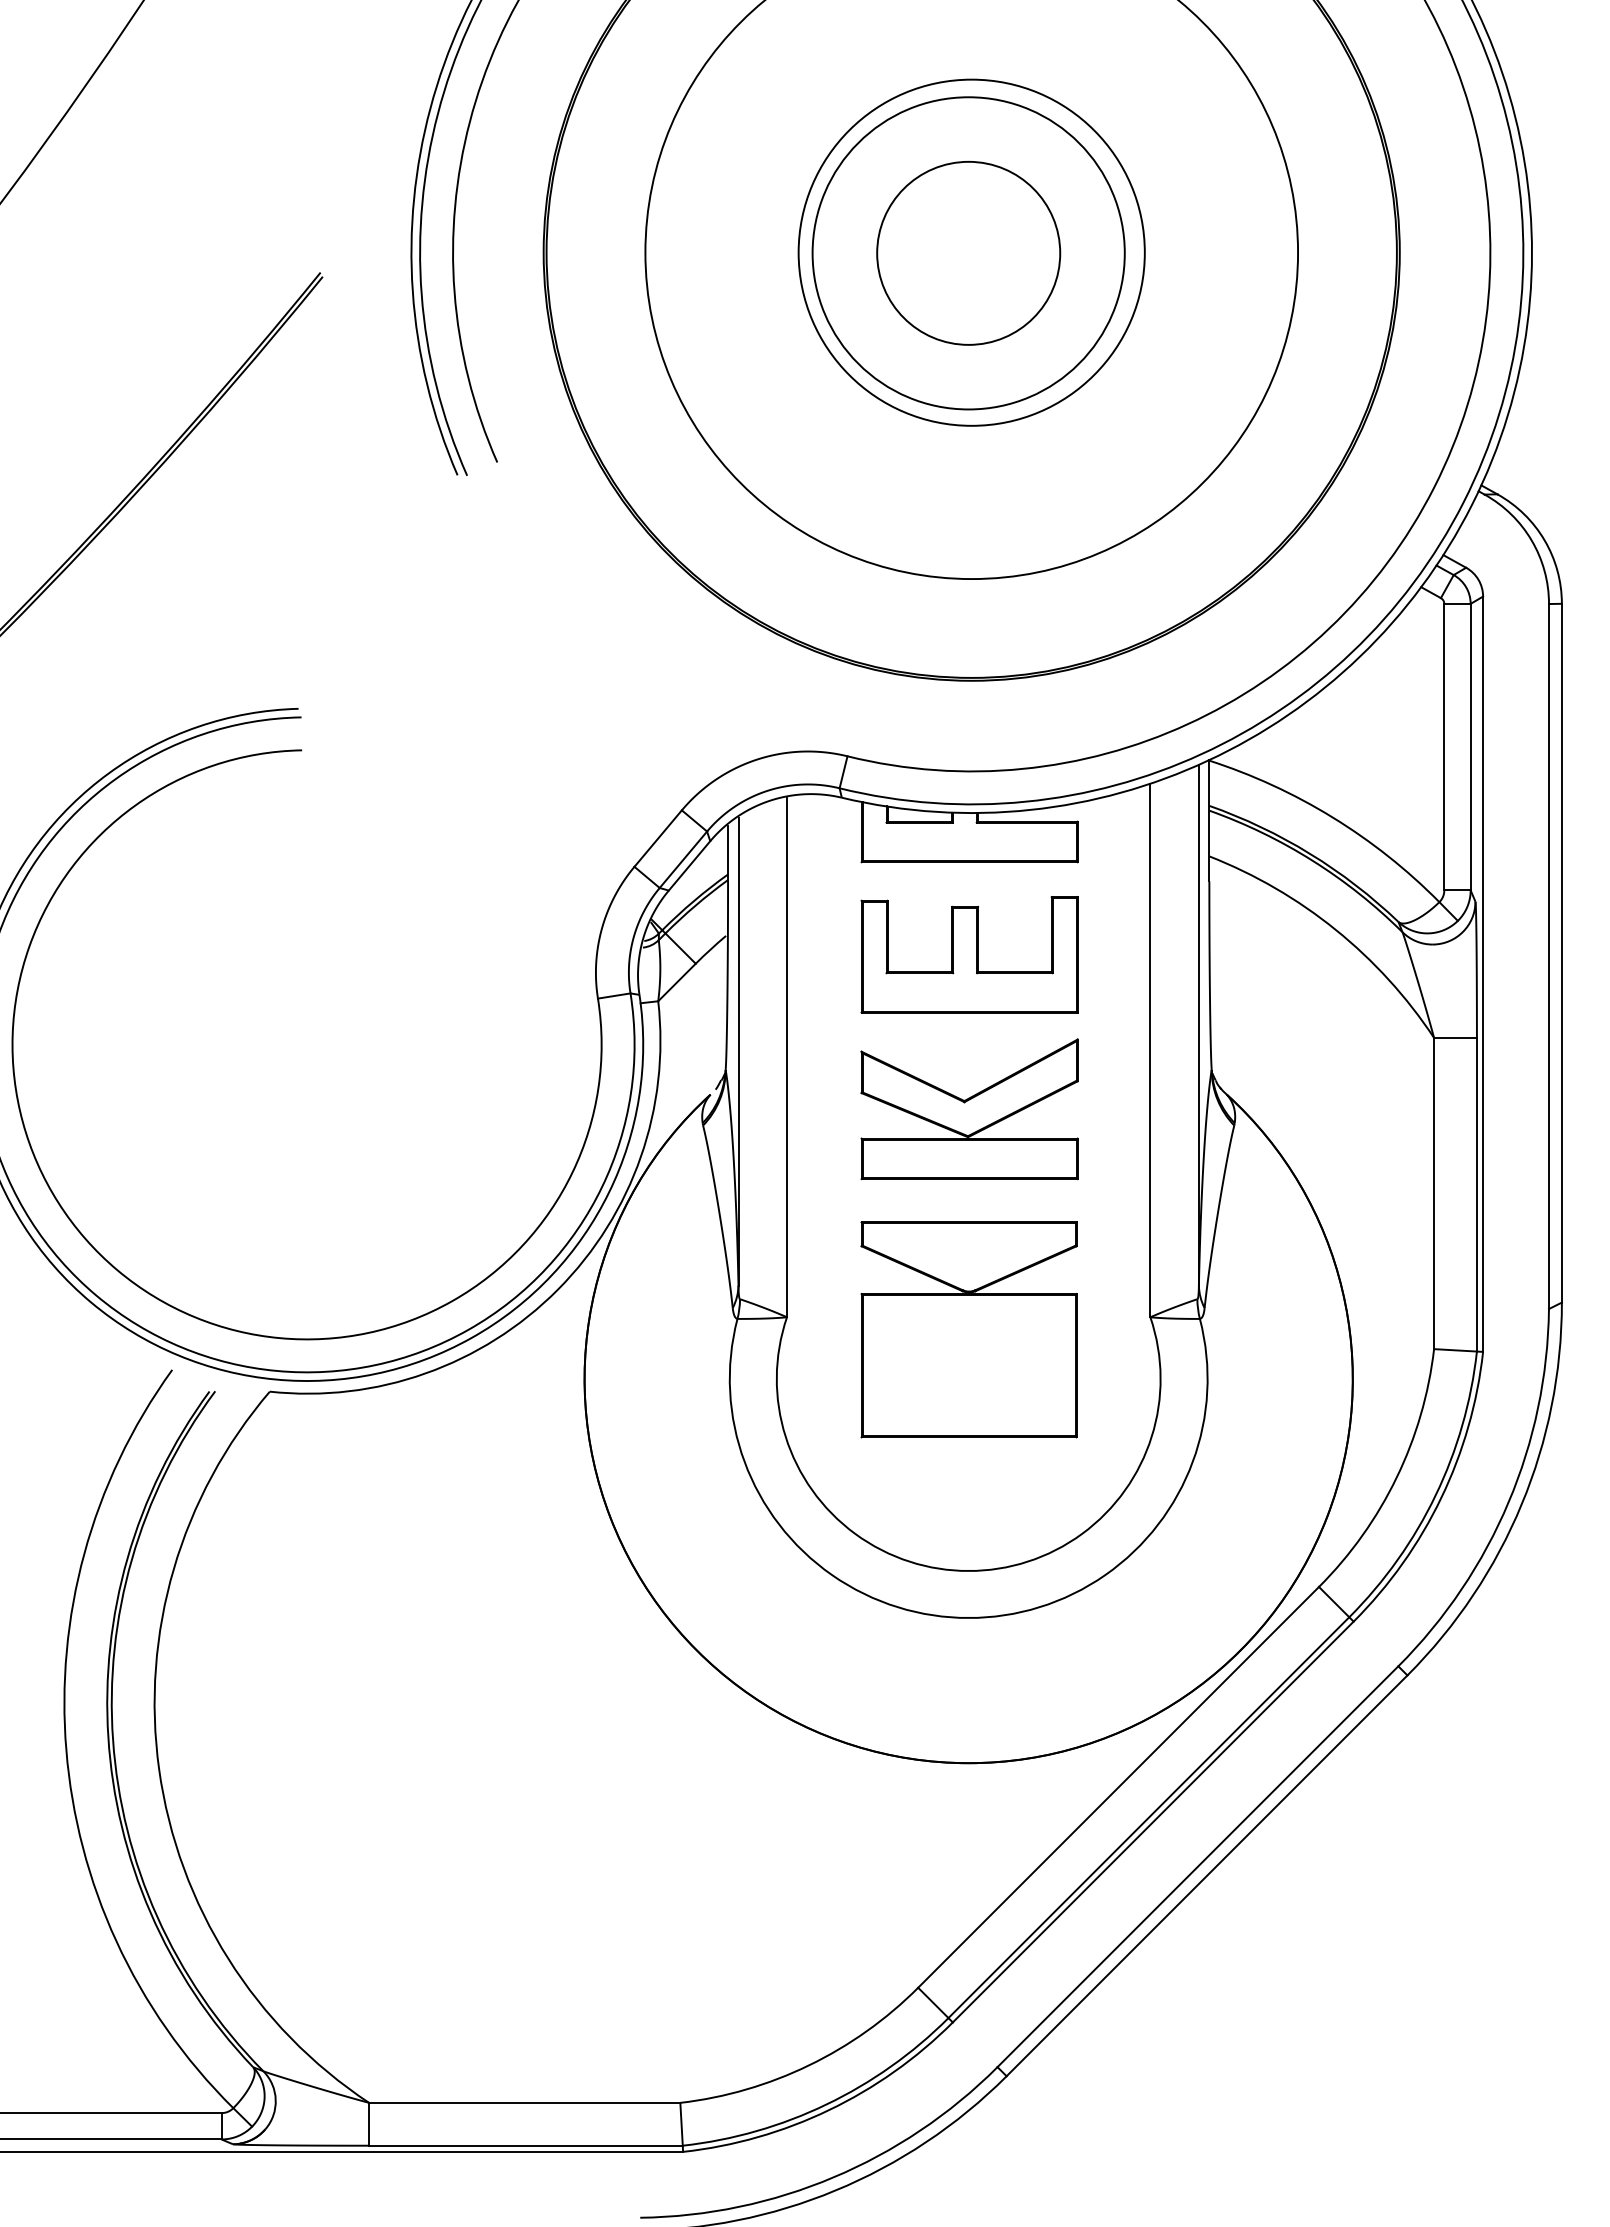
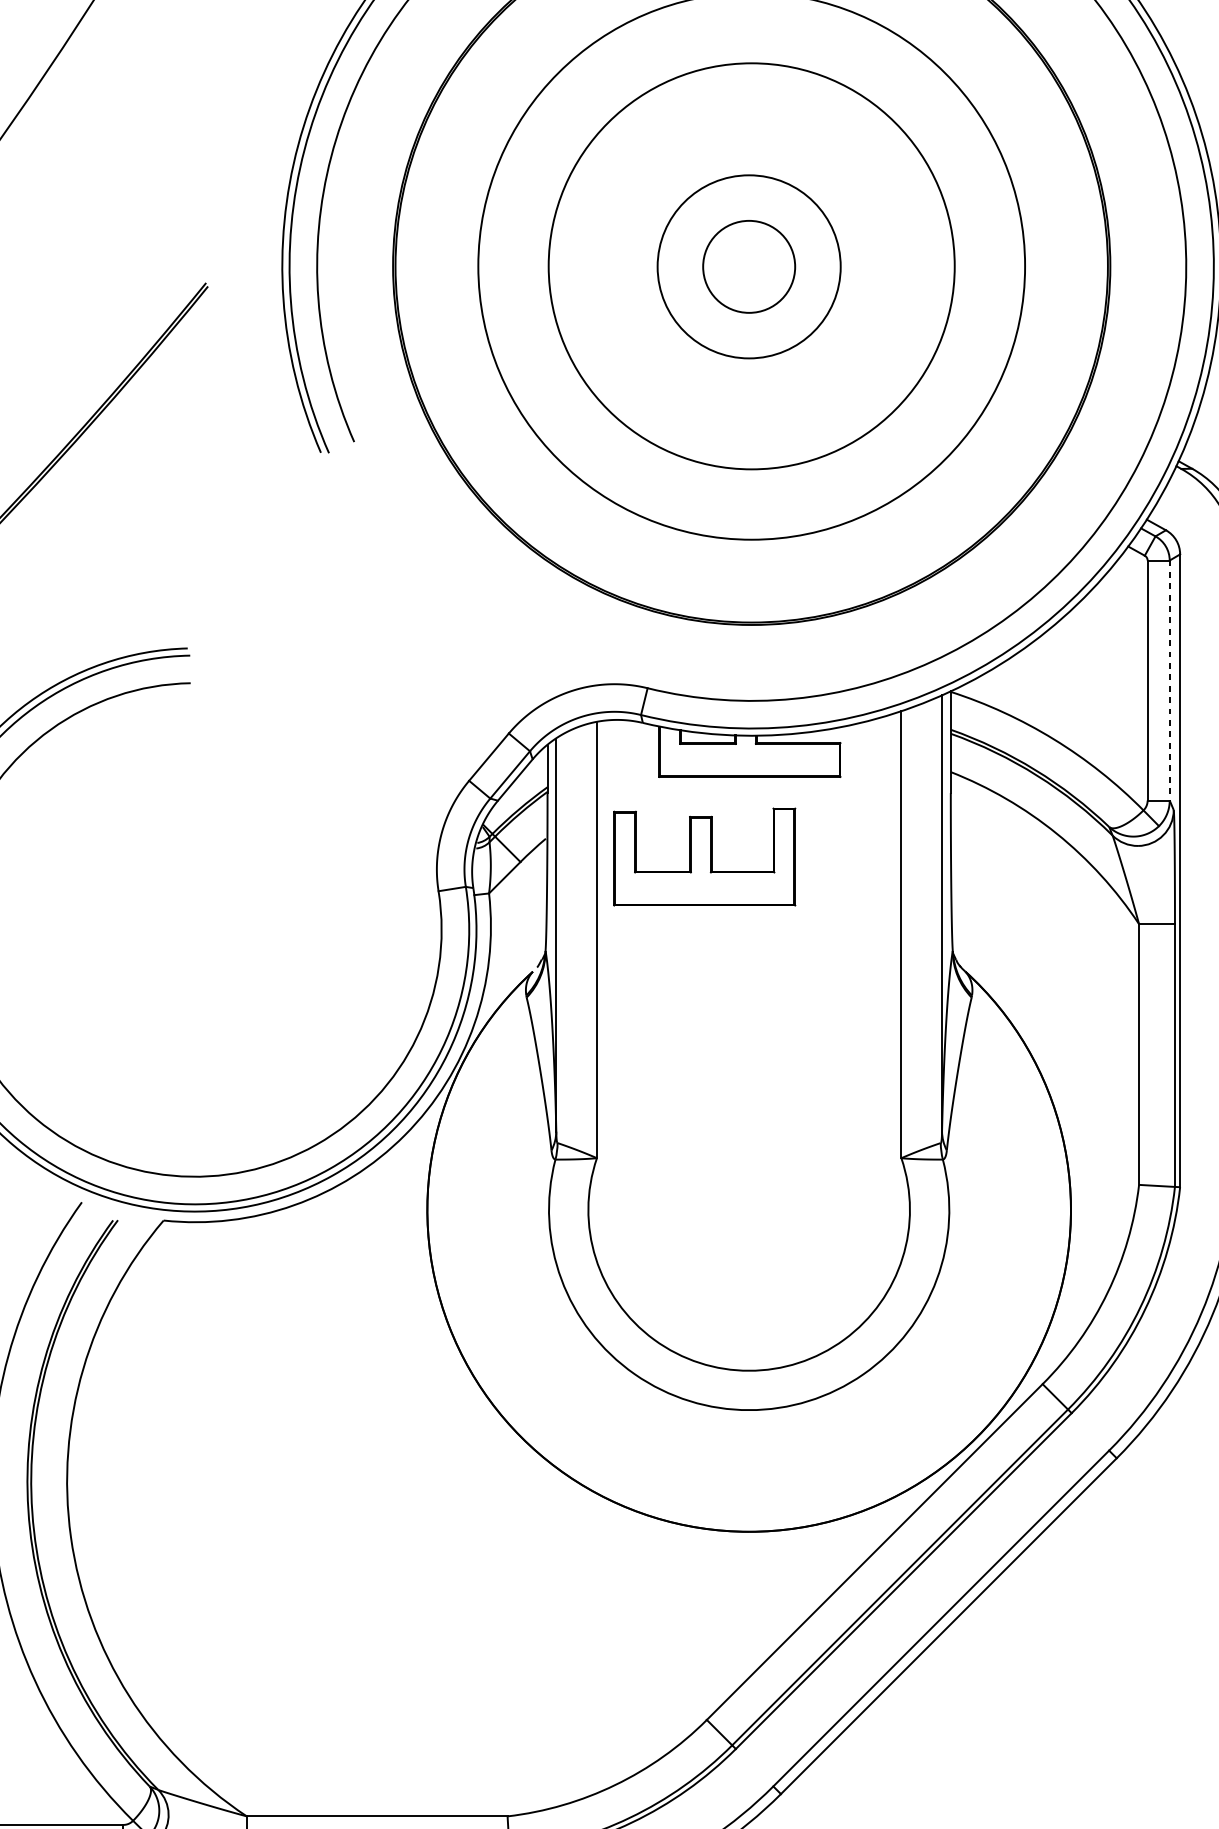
circle: (968, 252) -> (749, 266), size x0.6
circle: (971, 252) -> (751, 266), size x1.4
circle: (968, 253) -> (749, 266), size x0.7
line: (1470, 747) -> (1169, 680), solid -> dashed
part: (969, 954) -> (704, 856), moved
part: (969, 1109) -> (749, 984), removed
part: (968, 1329) -> (749, 1168), removed

